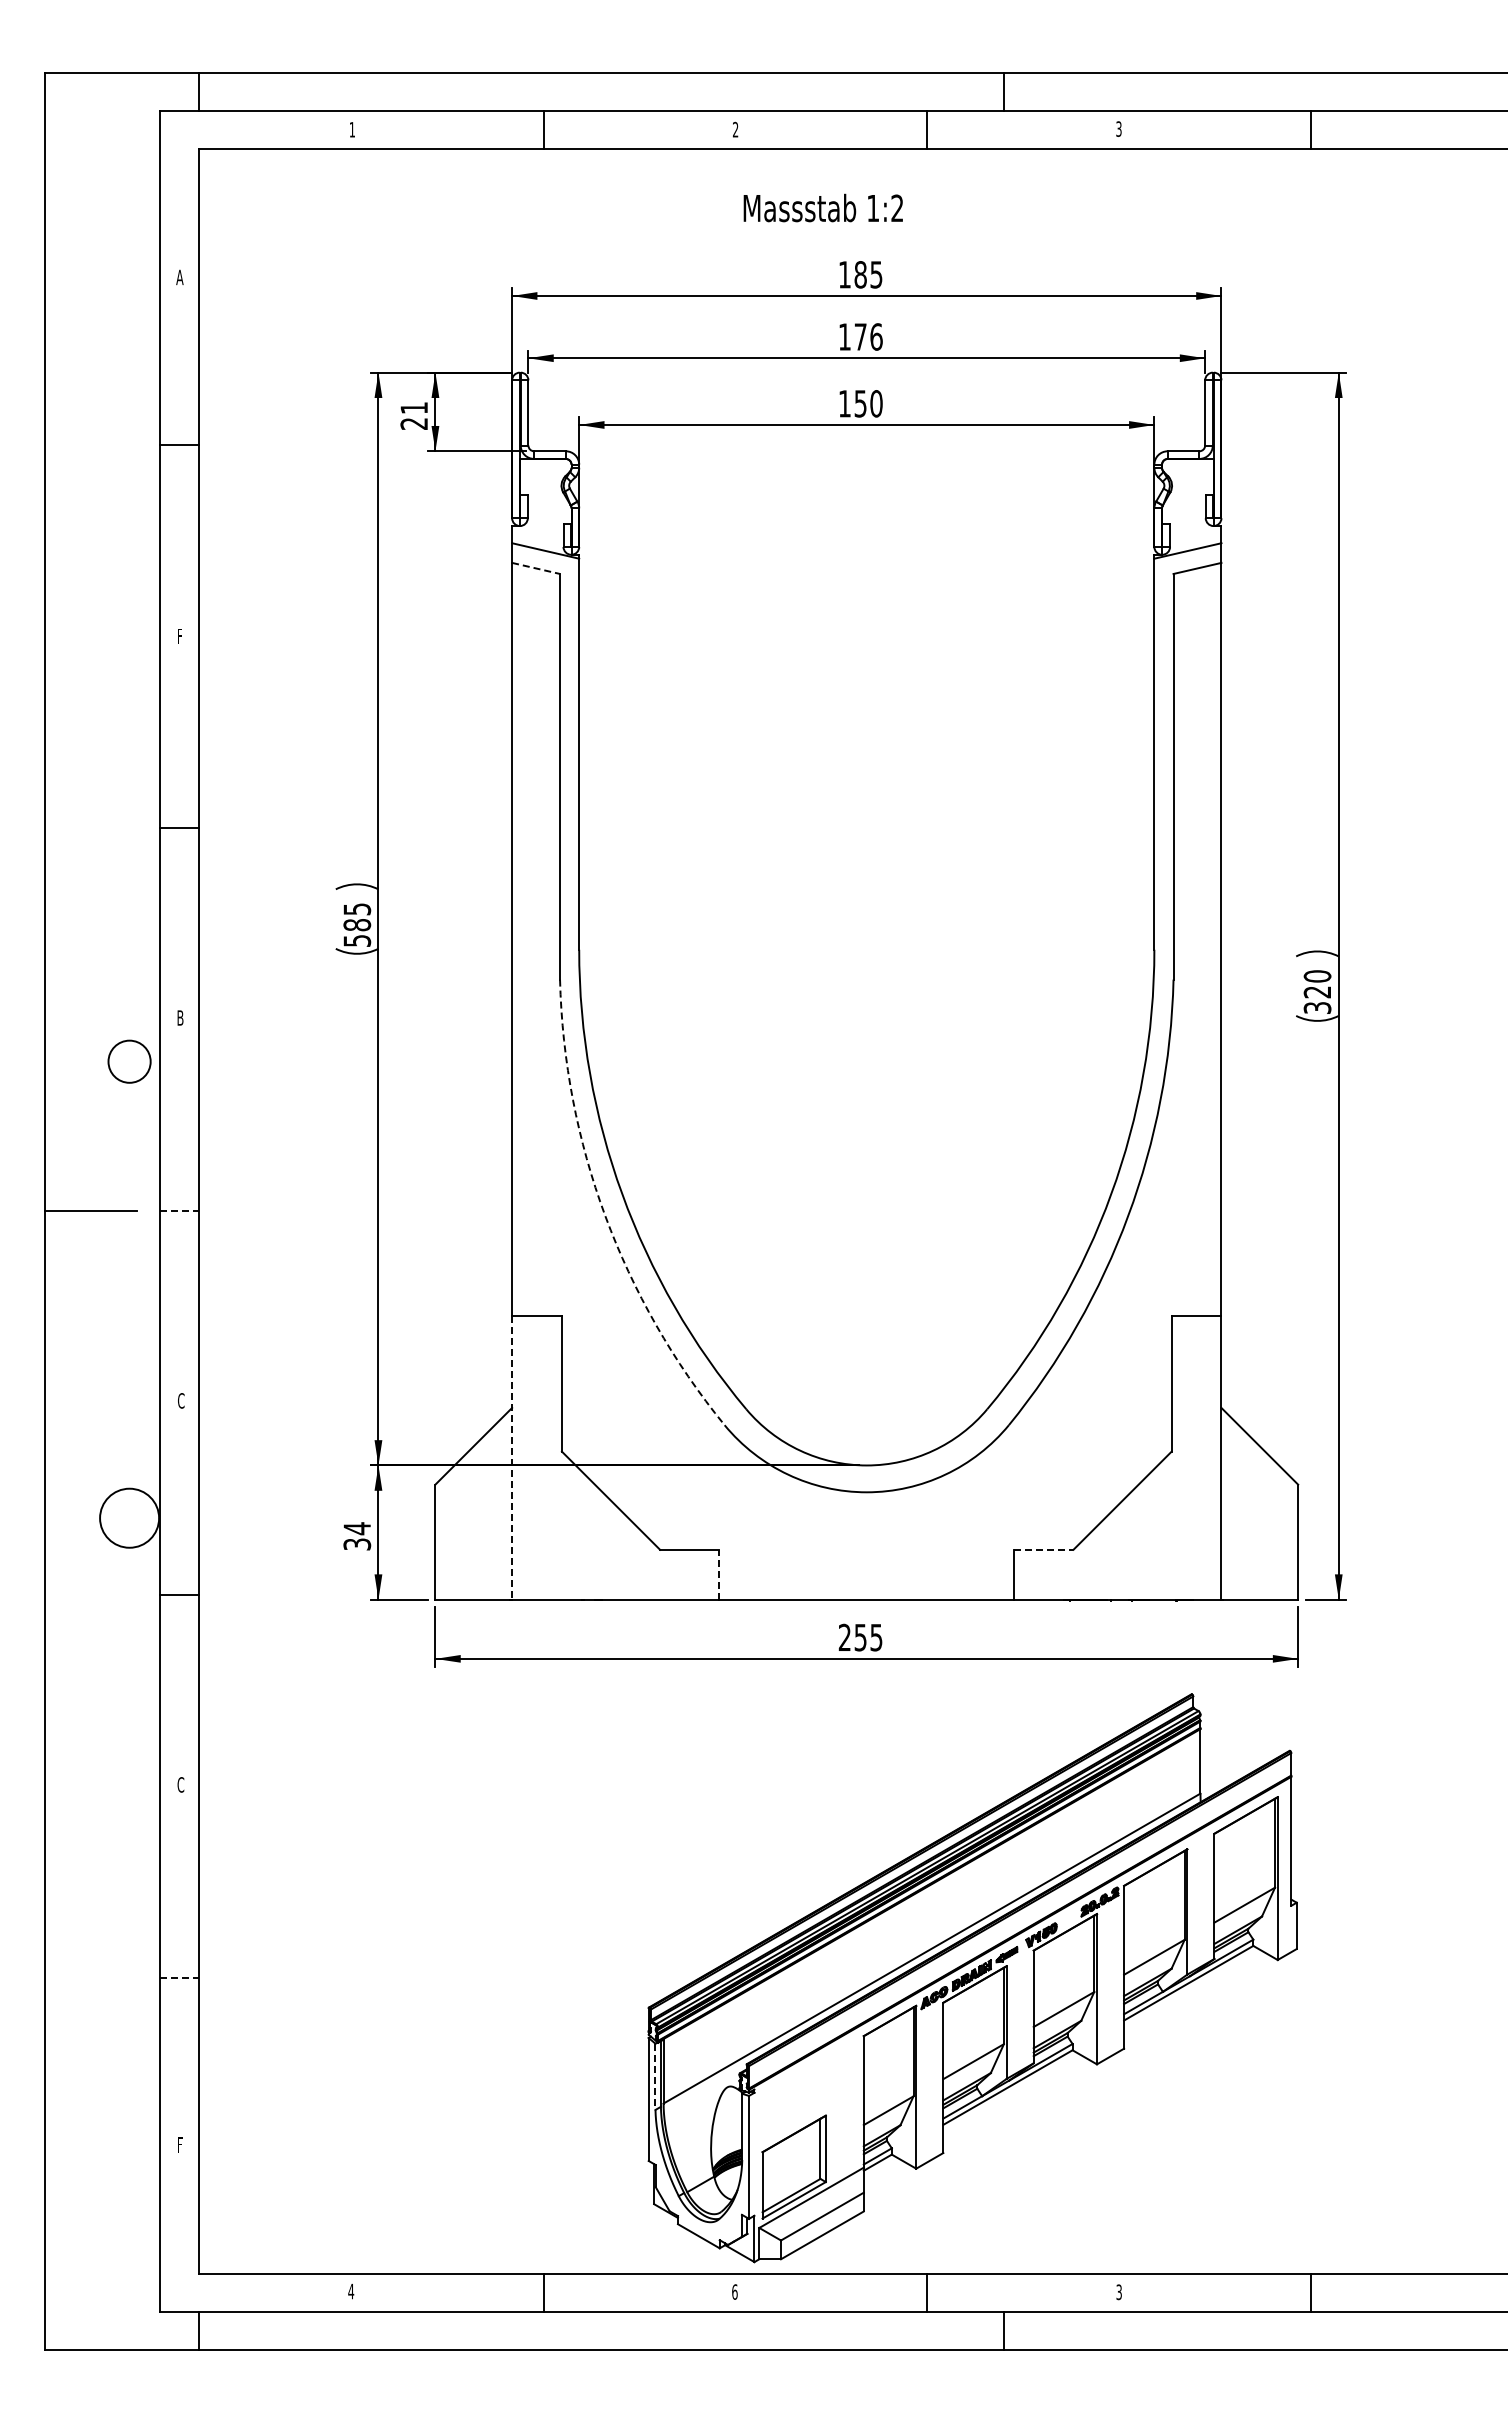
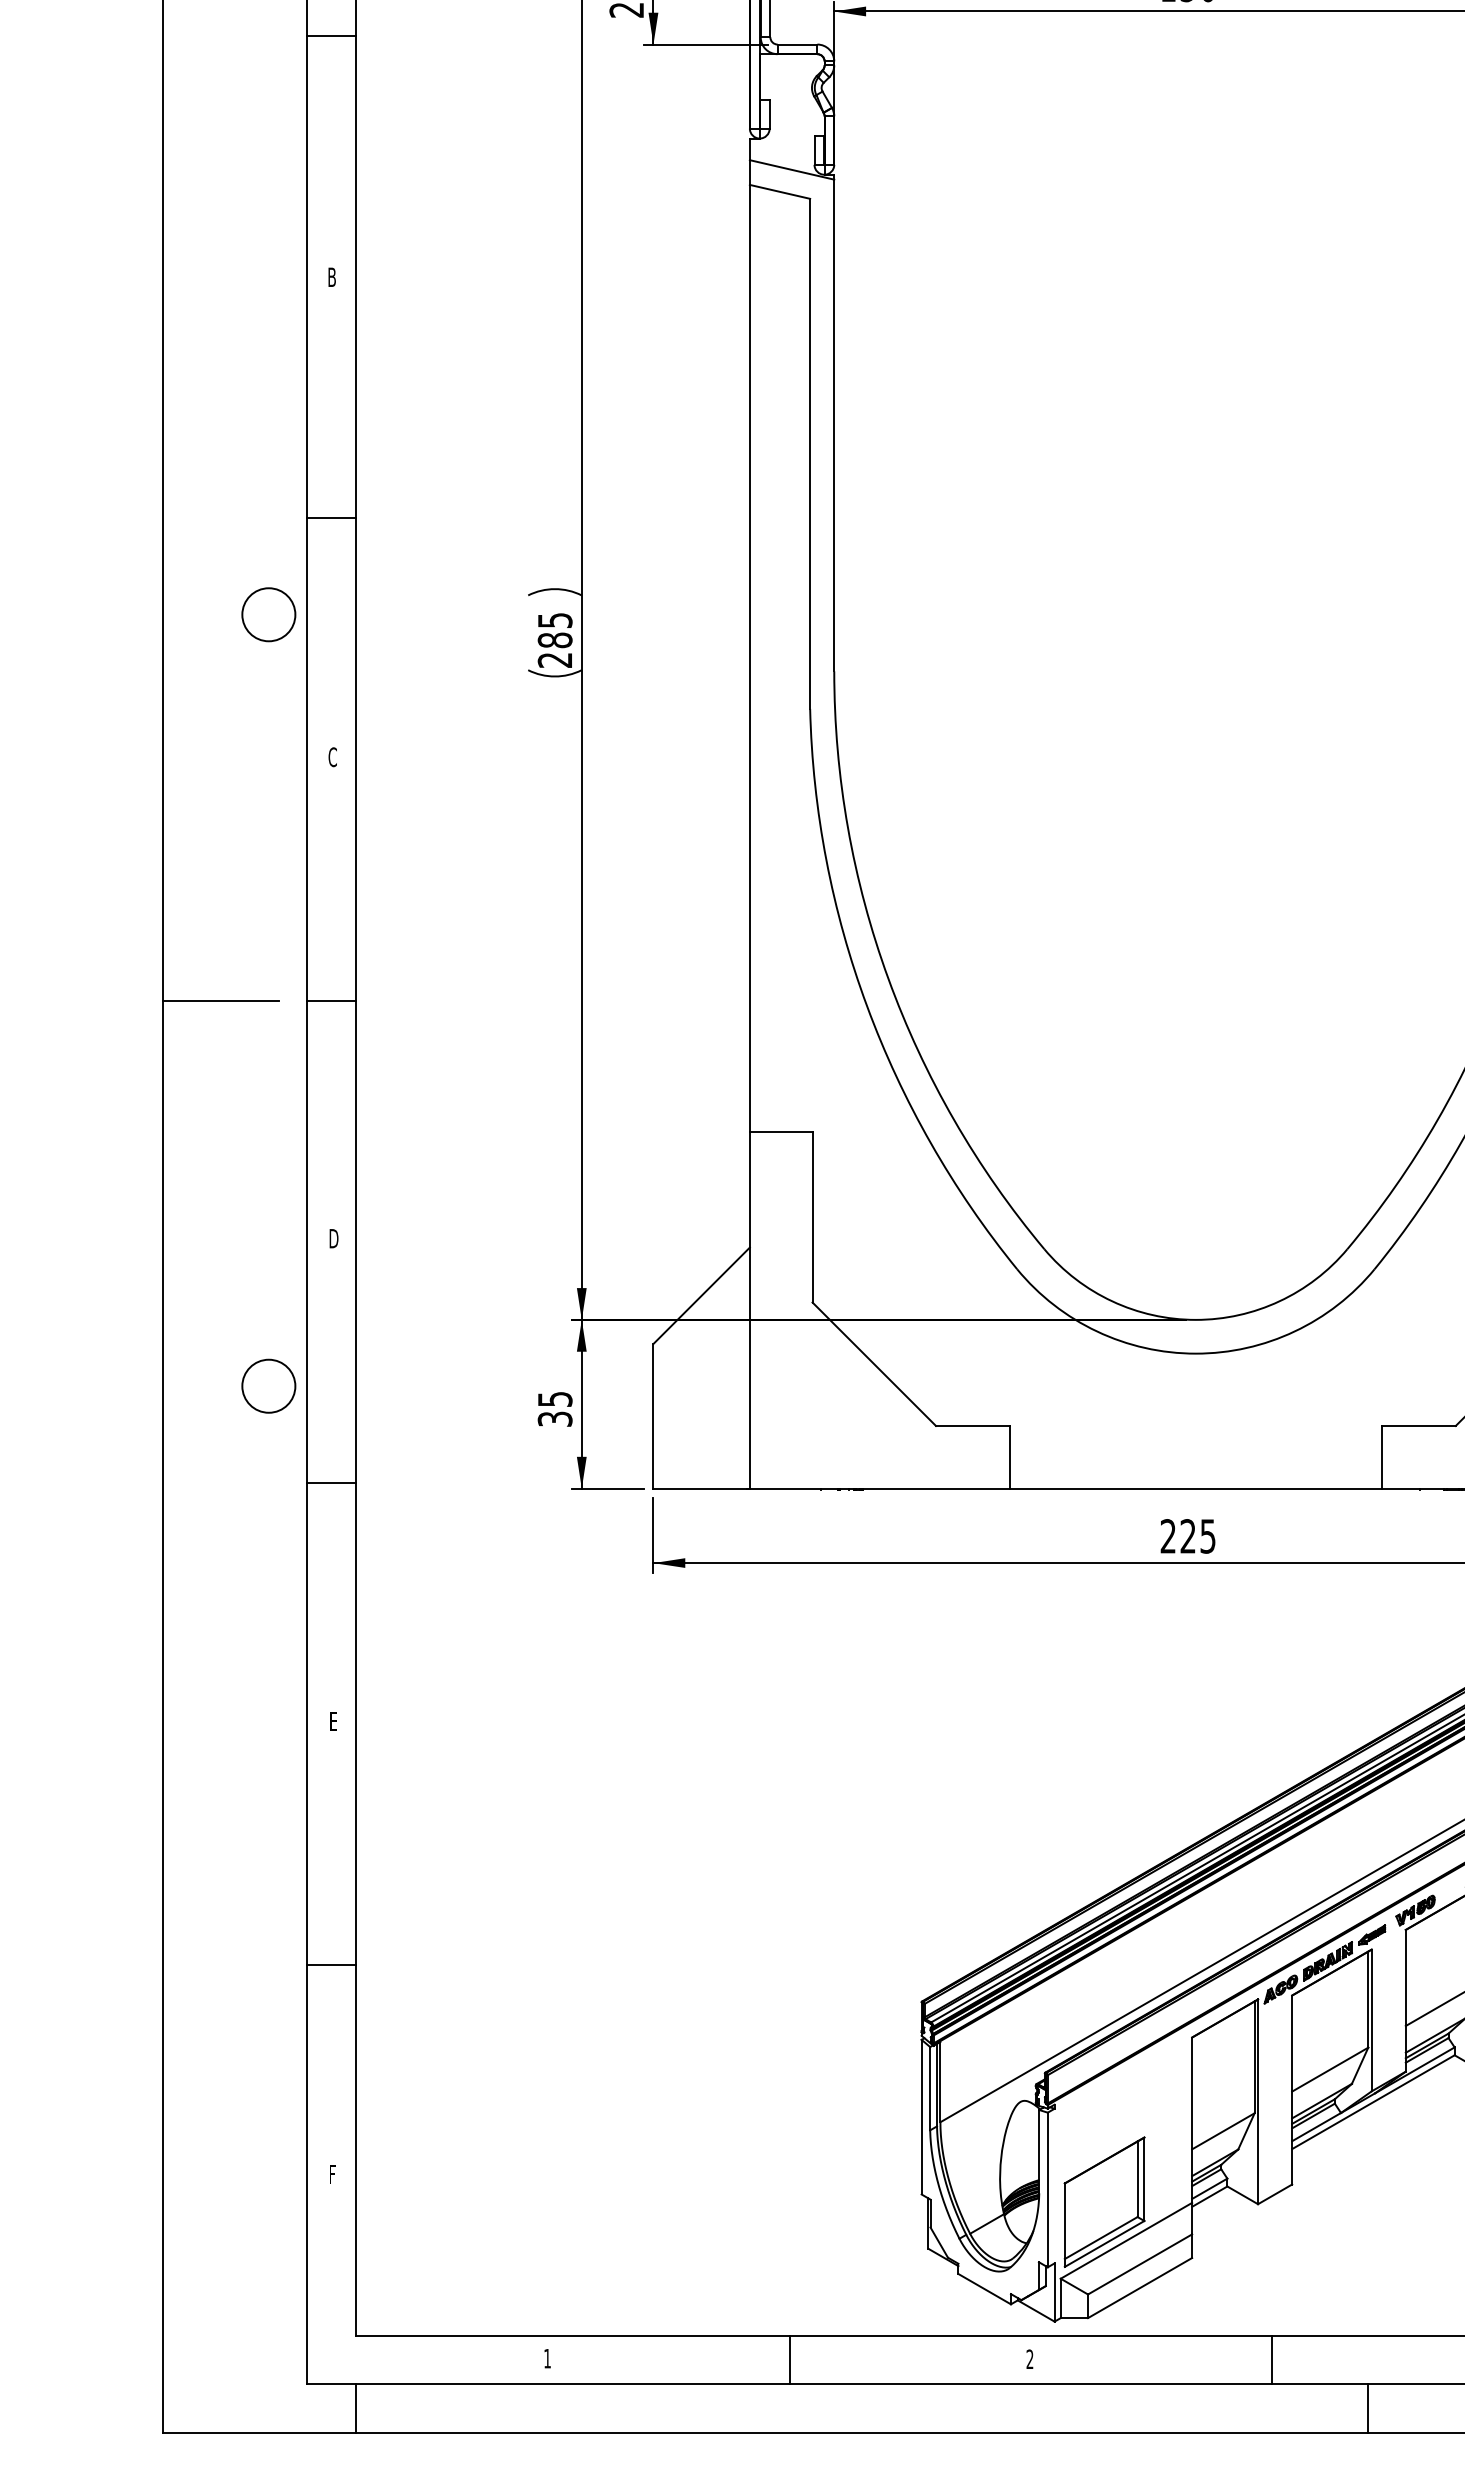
line: (536, 568) -> (780, 191), dashed -> solid
text: (179, 635) -> (331, 276), F -> B
text: (357, 940) -> (555, 659), 585 -> 285
text: (180, 1017) -> (332, 756), B -> C
circle: (129, 1061) -> (268, 614), moved
line: (179, 1211) -> (331, 1000), dashed -> solid
arc: (605, 1216) -> (867, 1006), dashed -> solid
text: (181, 1400) -> (334, 1238), C -> D
line: (512, 1457) -> (750, 1309), dashed -> solid
circle: (129, 1518) -> (268, 1386), size x0.71
text: (357, 1528) -> (555, 1399), 34 -> 35
line: (1043, 1549) -> (1418, 1425), dashed -> solid
line: (719, 1574) -> (1010, 1456), dashed -> solid
text: (860, 1637) -> (1187, 1536), 255 -> 225
text: (180, 1784) -> (332, 1721), C -> E
line: (179, 1978) -> (331, 1965), dashed -> solid
line: (655, 2077) -> (930, 2089), dashed -> solid
text: (351, 2291) -> (547, 2358), 4 -> 1
text: (734, 2291) -> (1029, 2358), 6 -> 2

